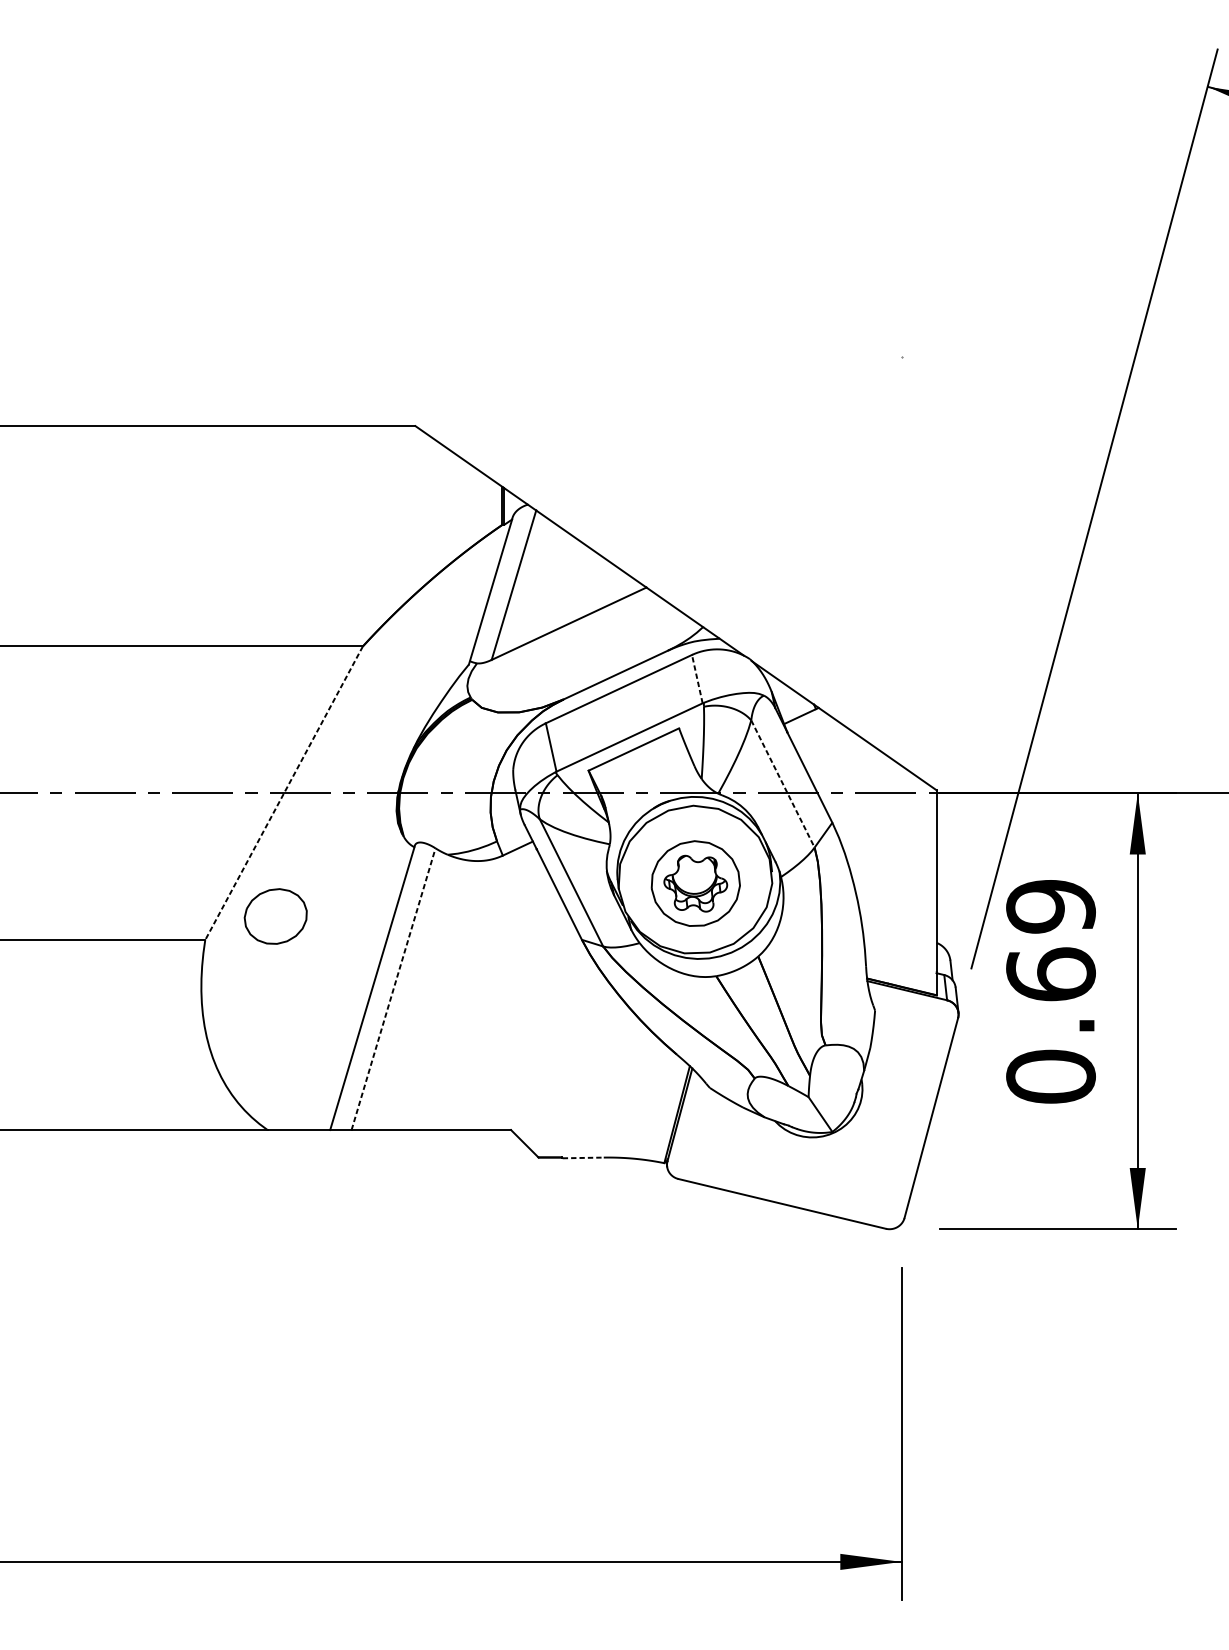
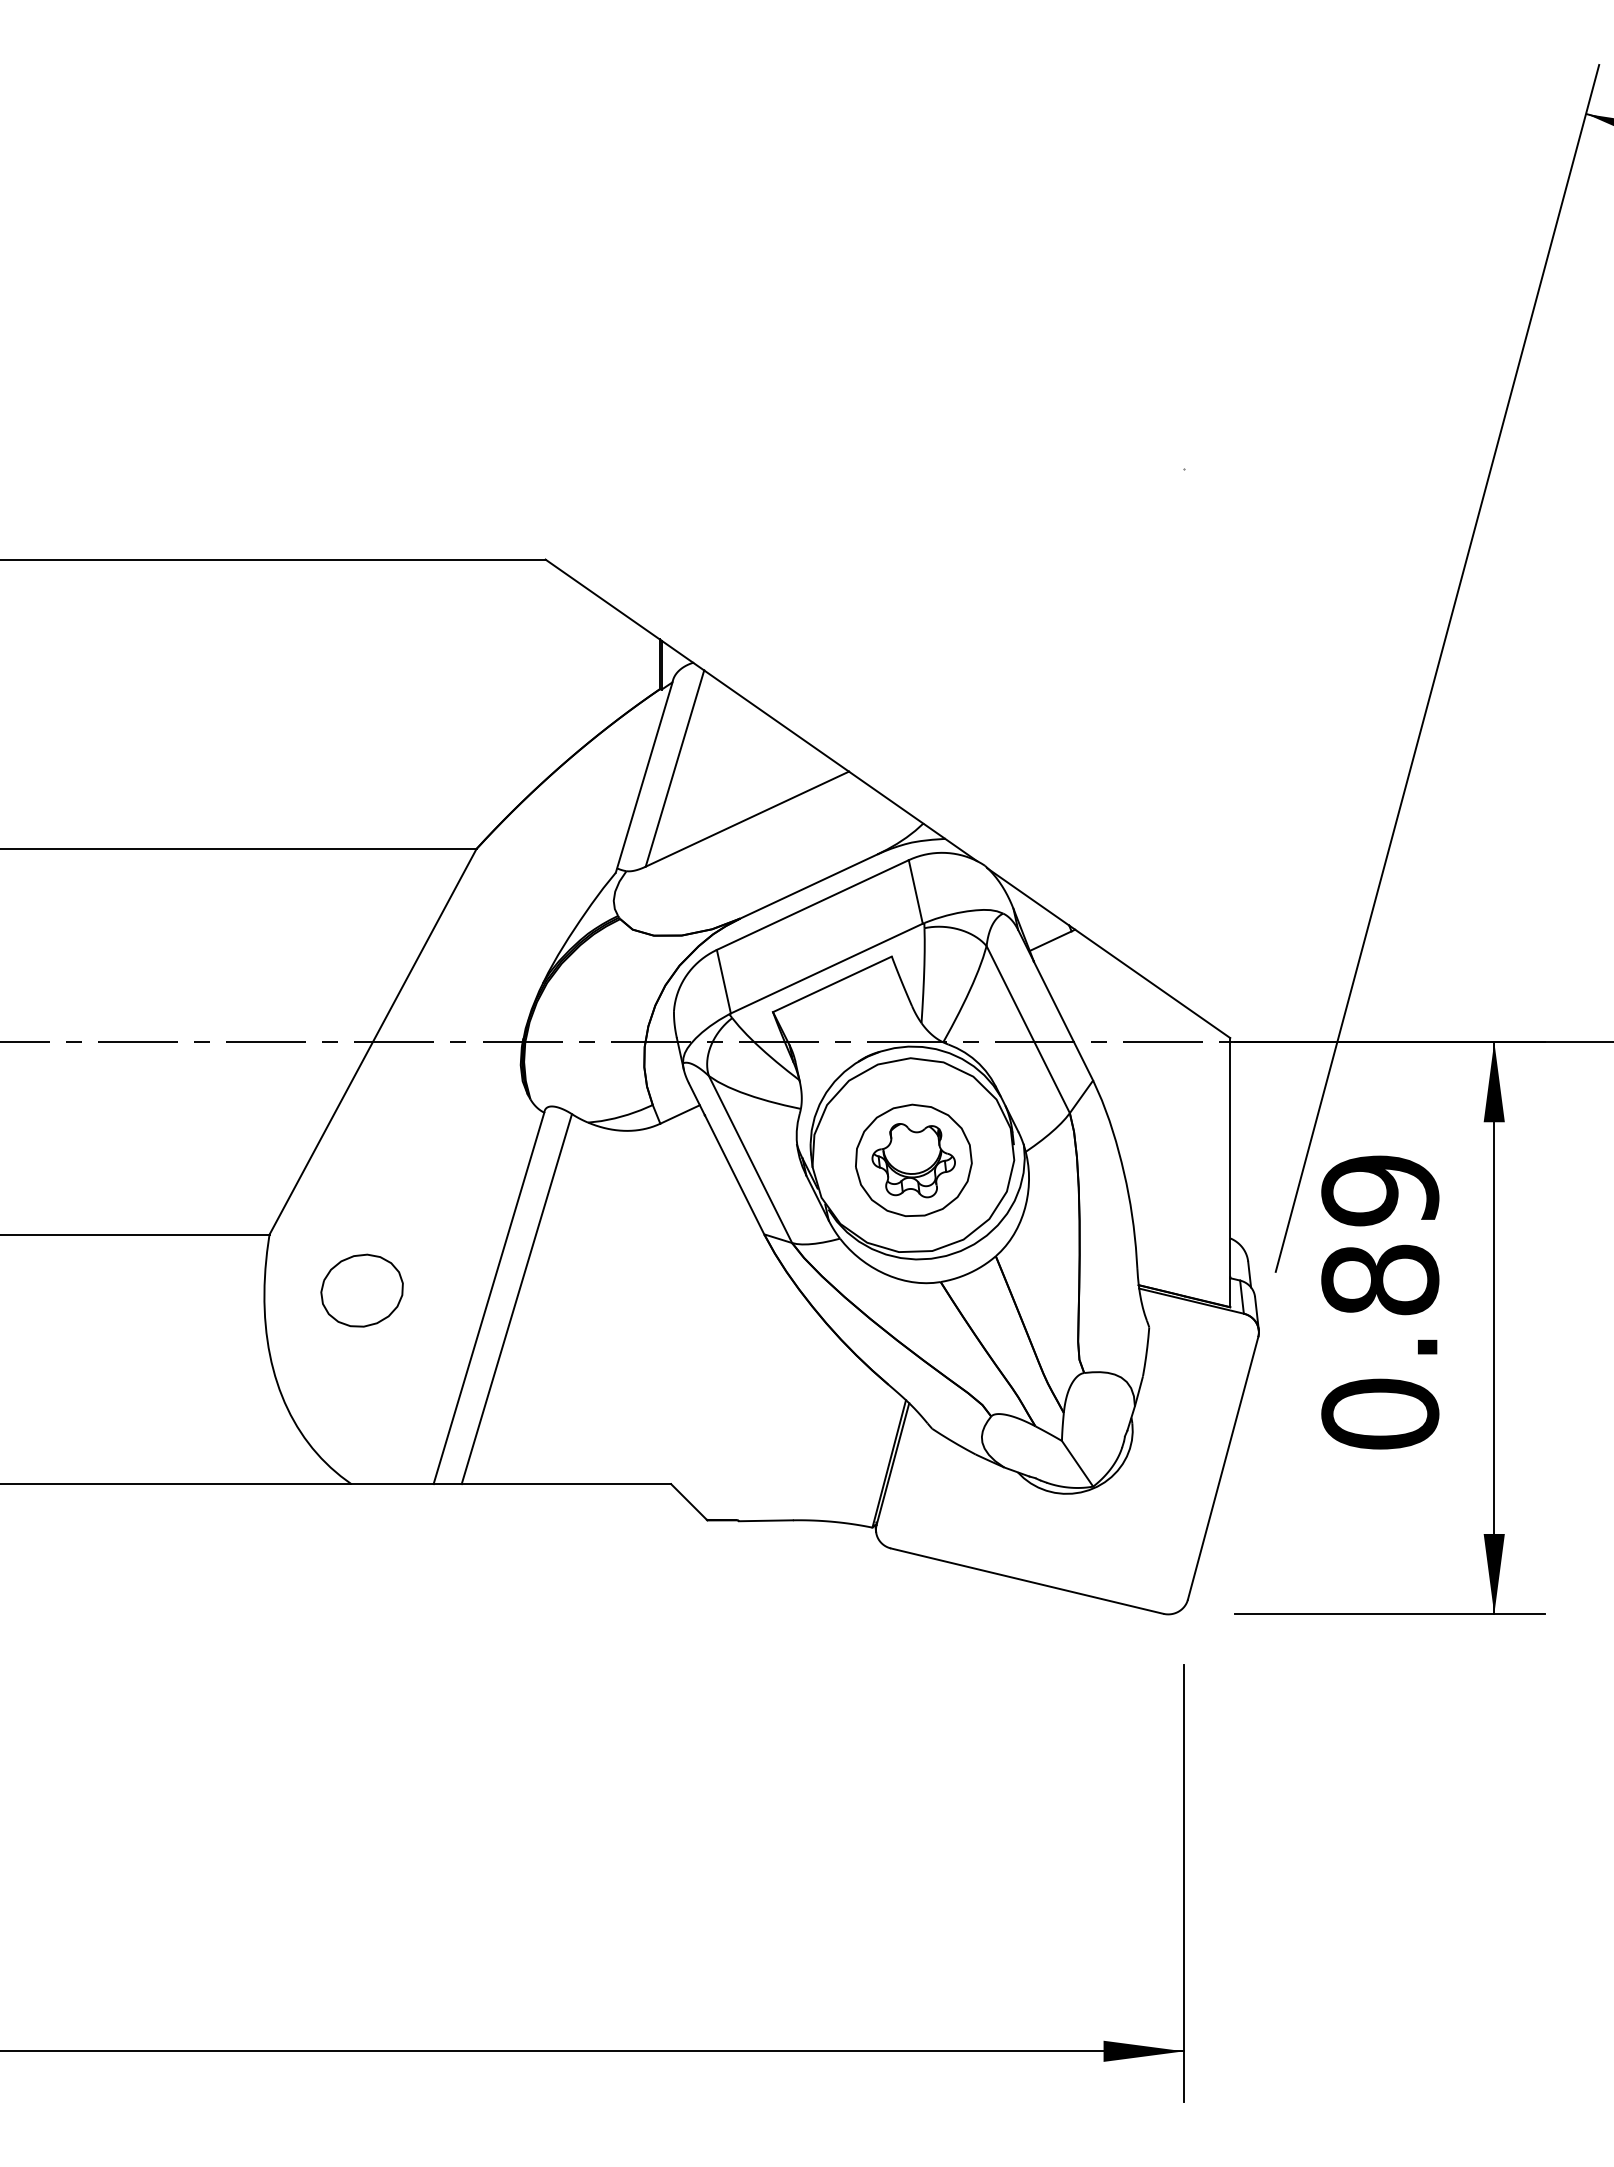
line: (697, 678) -> (915, 891), dashed -> solid
line: (783, 784) -> (1028, 1030), dashed -> solid
line: (284, 793) -> (373, 1041), dashed -> solid
part: (275, 916) -> (361, 1290), moved
text: (1051, 974) -> (1380, 1279), 0.69 -> 0.89
line: (394, 988) -> (517, 1298), dashed -> solid
line: (582, 1157) -> (765, 1520), dashed -> solid

